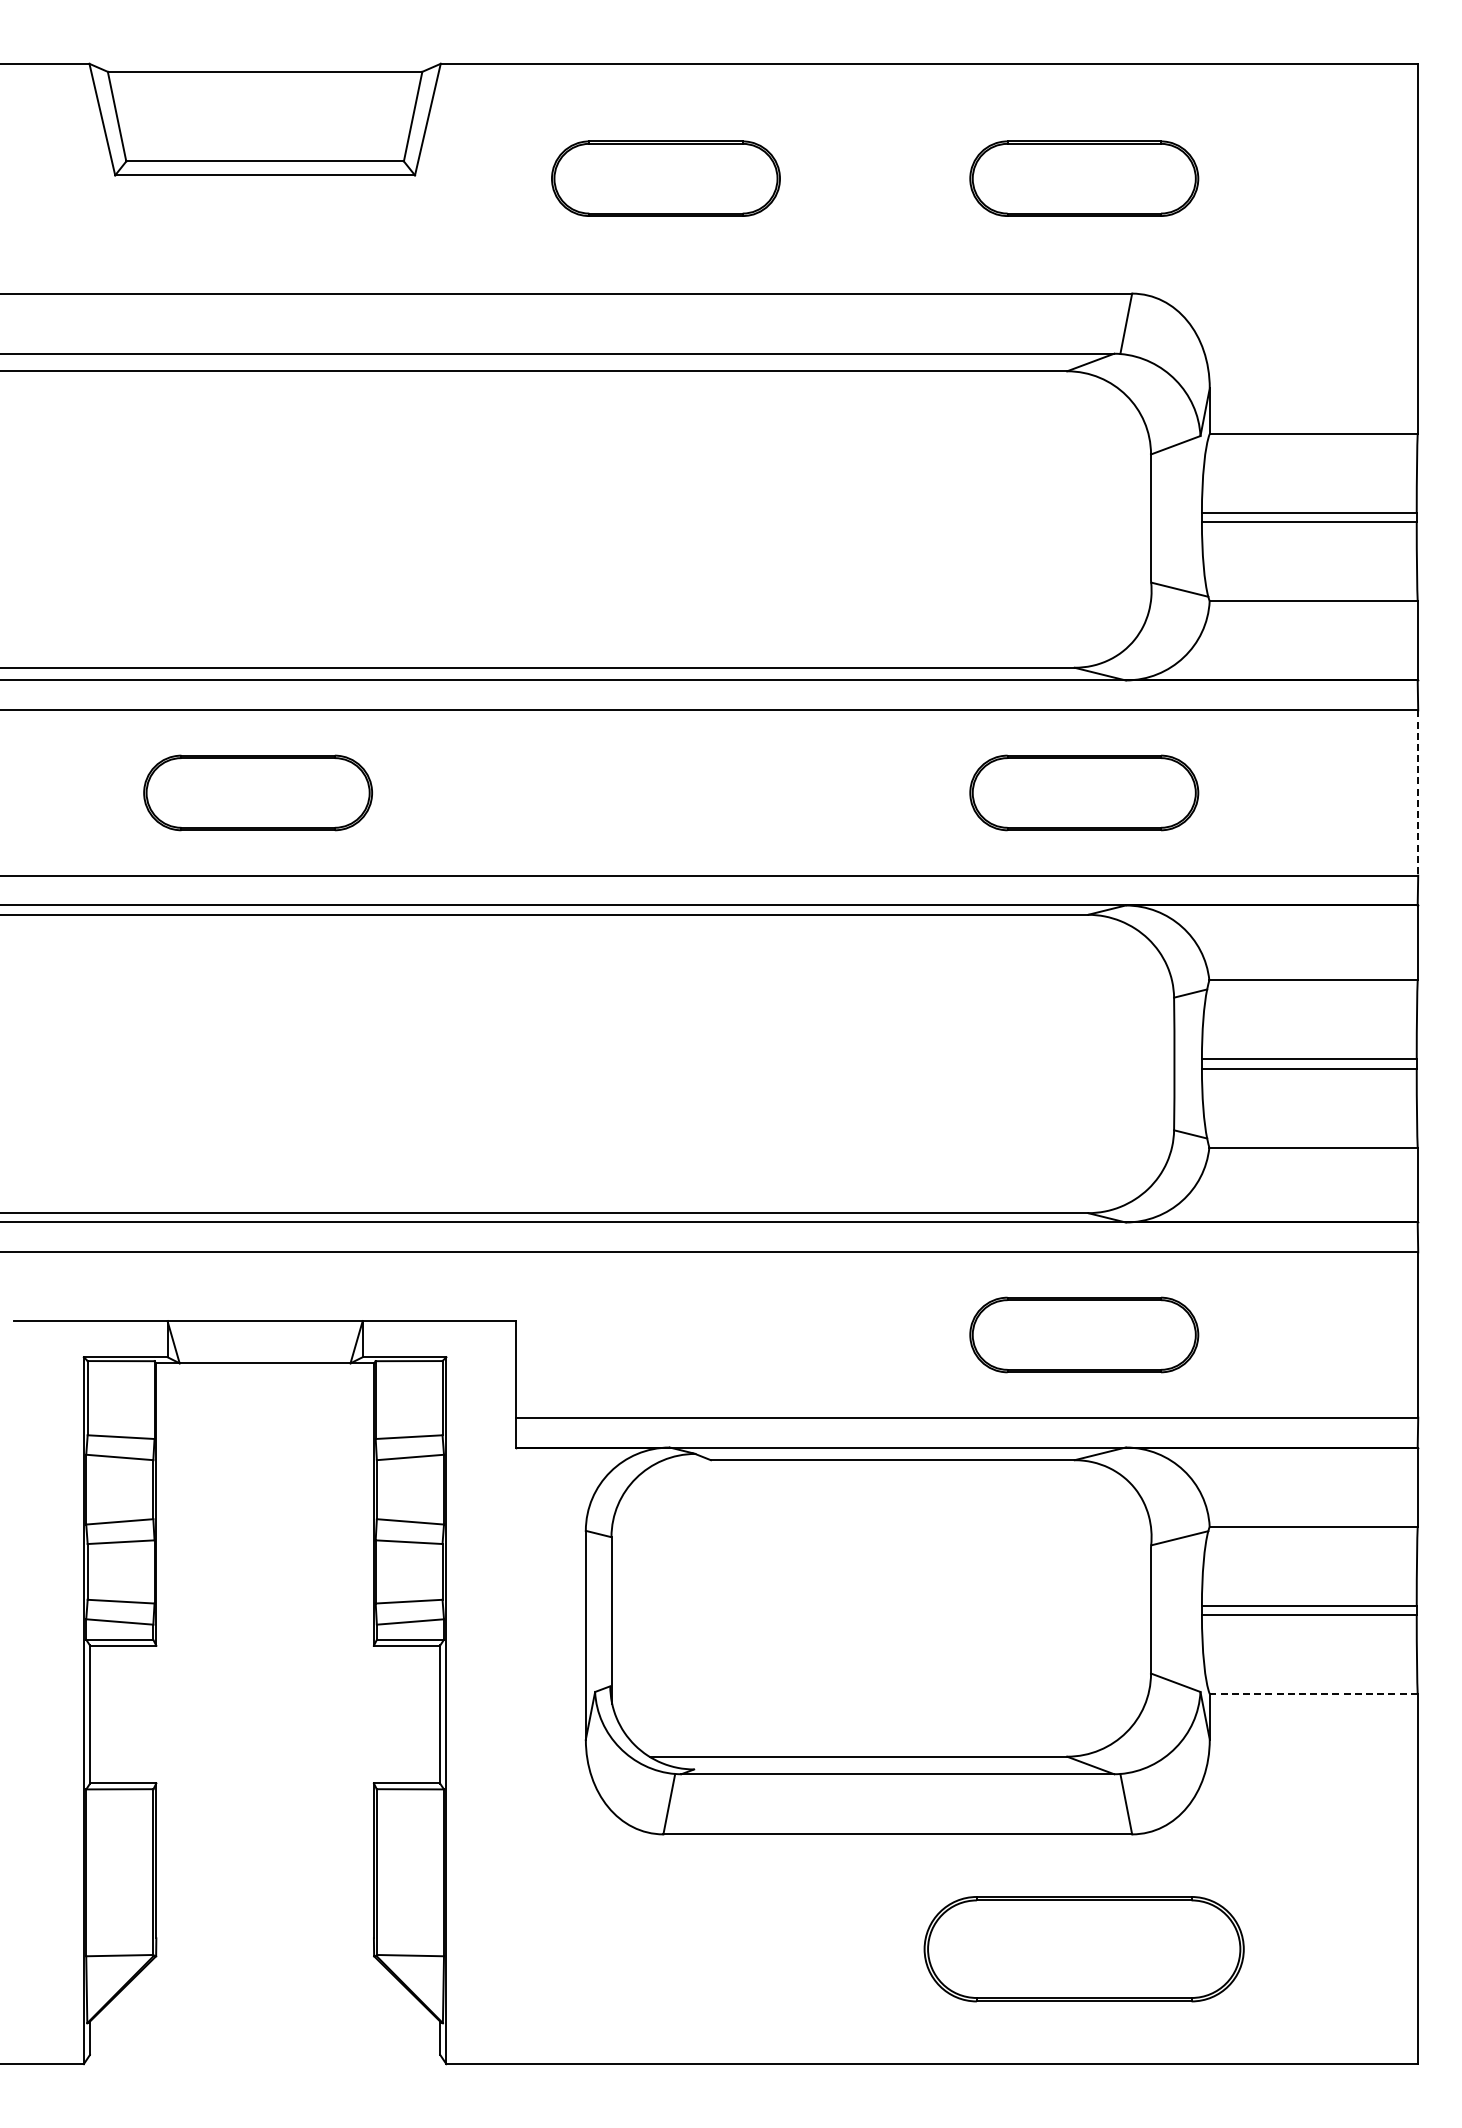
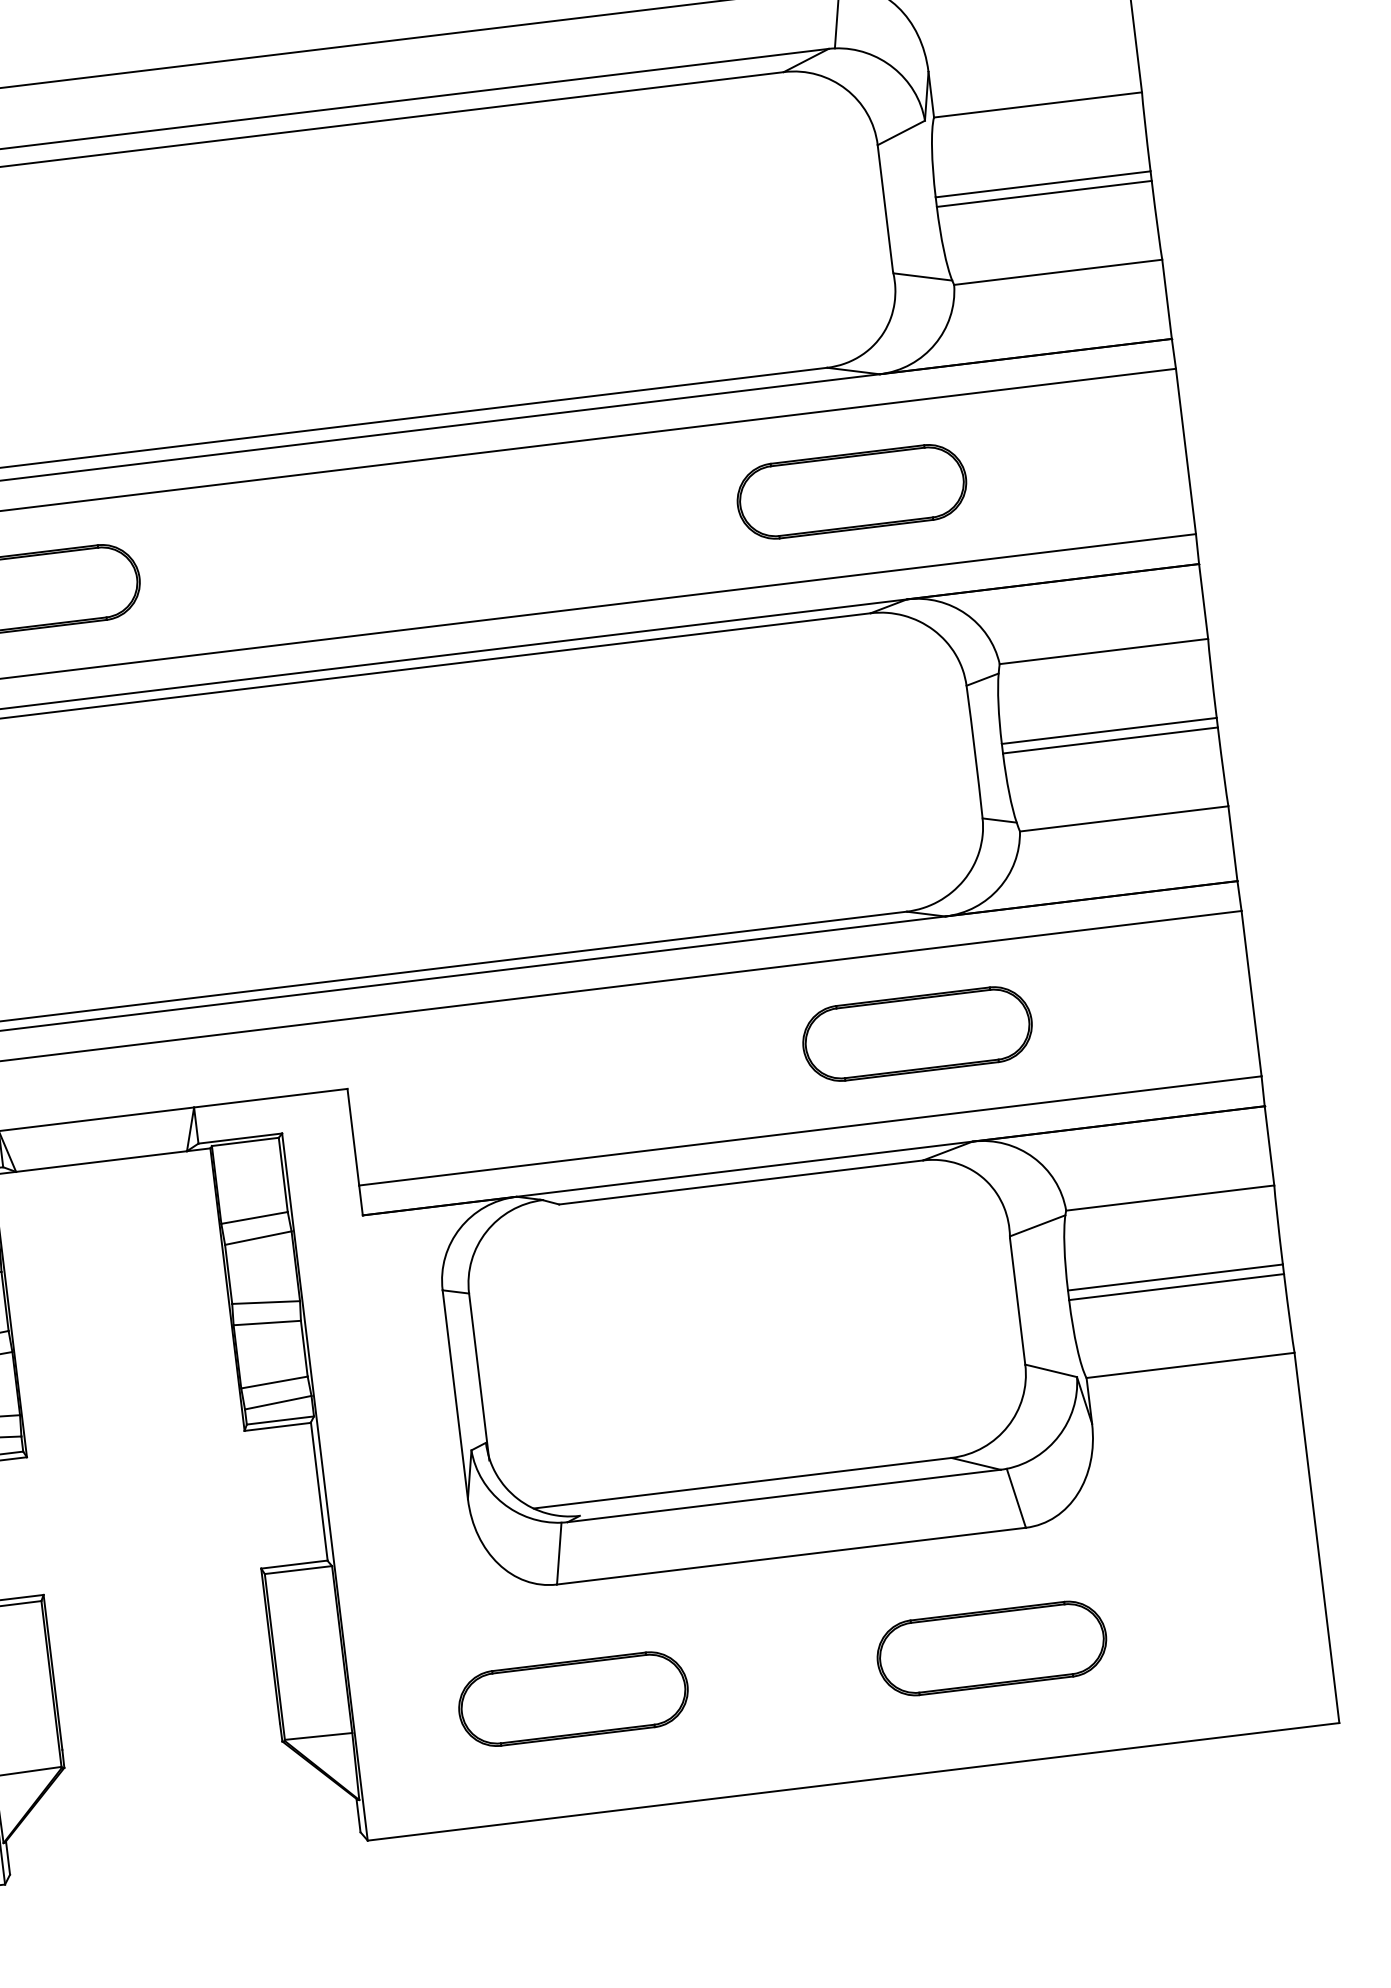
line: (1418, 792) -> (1186, 450), dashed -> solid
line: (1313, 1694) -> (1190, 1365), dashed -> solid
part: (665, 1949) -> (573, 1699), added
part: (1084, 1949) -> (992, 1648), size x0.71

